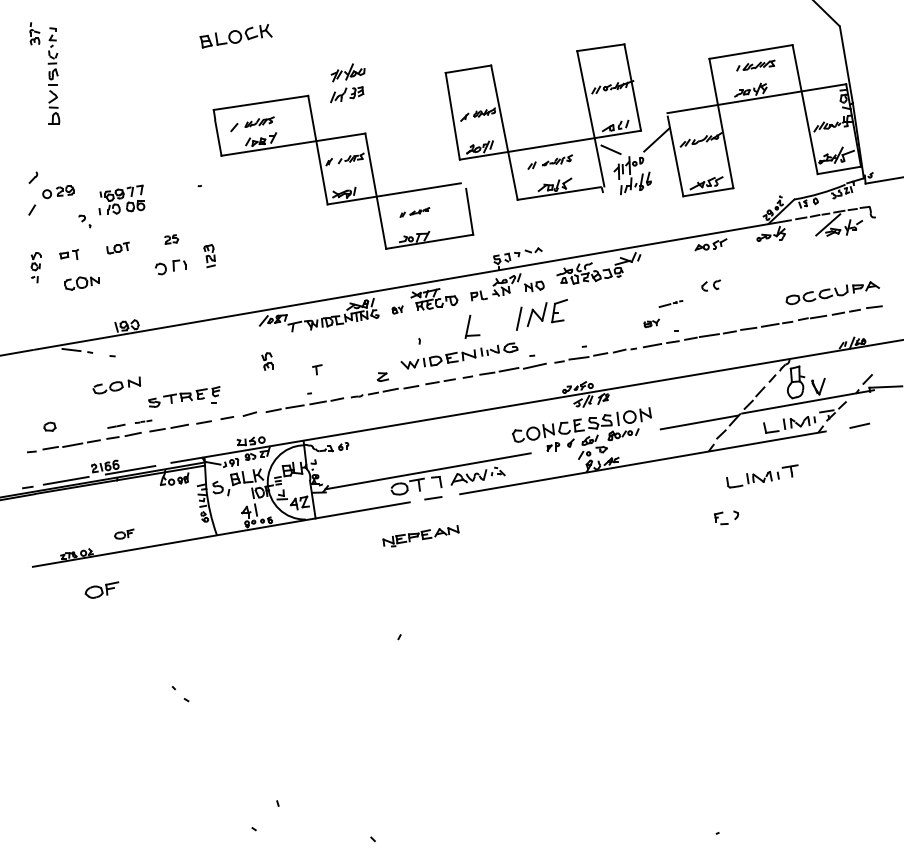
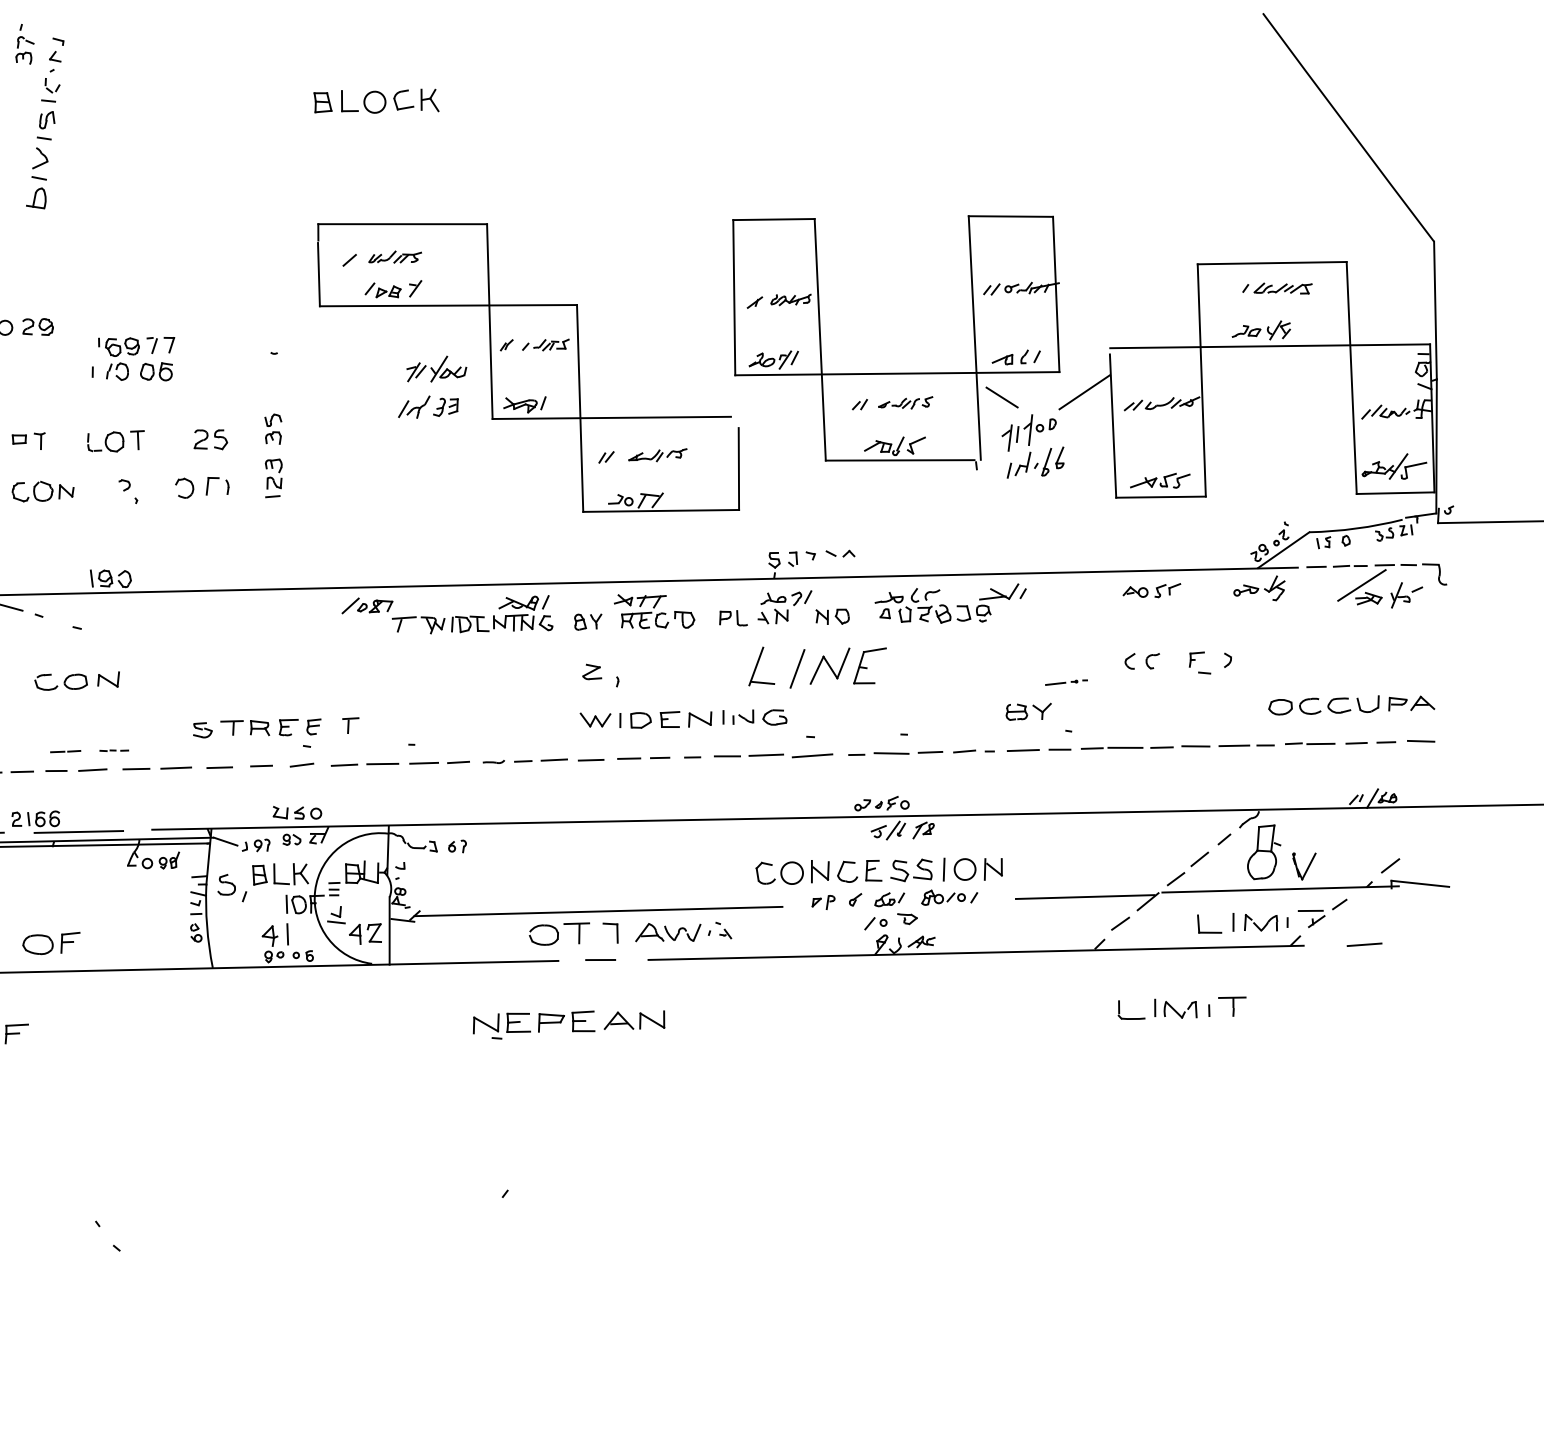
part: (347, 83) -> (432, 388), moved
part: (414, 212) -> (642, 455), size x1.67
part: (84, 221) -> (127, 491), moved
part: (171, 239) -> (210, 439), size x1.43
part: (117, 247) -> (114, 439), size x1.43
part: (397, 309) -> (587, 620), size x1.43
part: (651, 323) -> (1027, 711), size x1.67
part: (472, 326) -> (764, 666), moved
part: (267, 361) -> (272, 429), moved
part: (317, 369) -> (350, 724), moved
part: (382, 377) -> (591, 673), moved
part: (184, 396) -> (257, 726), moved
part: (726, 517) -> (1209, 662), moved
part: (124, 533) -> (51, 940), size x1.67
part: (420, 535) -> (568, 1021), size x1.43

